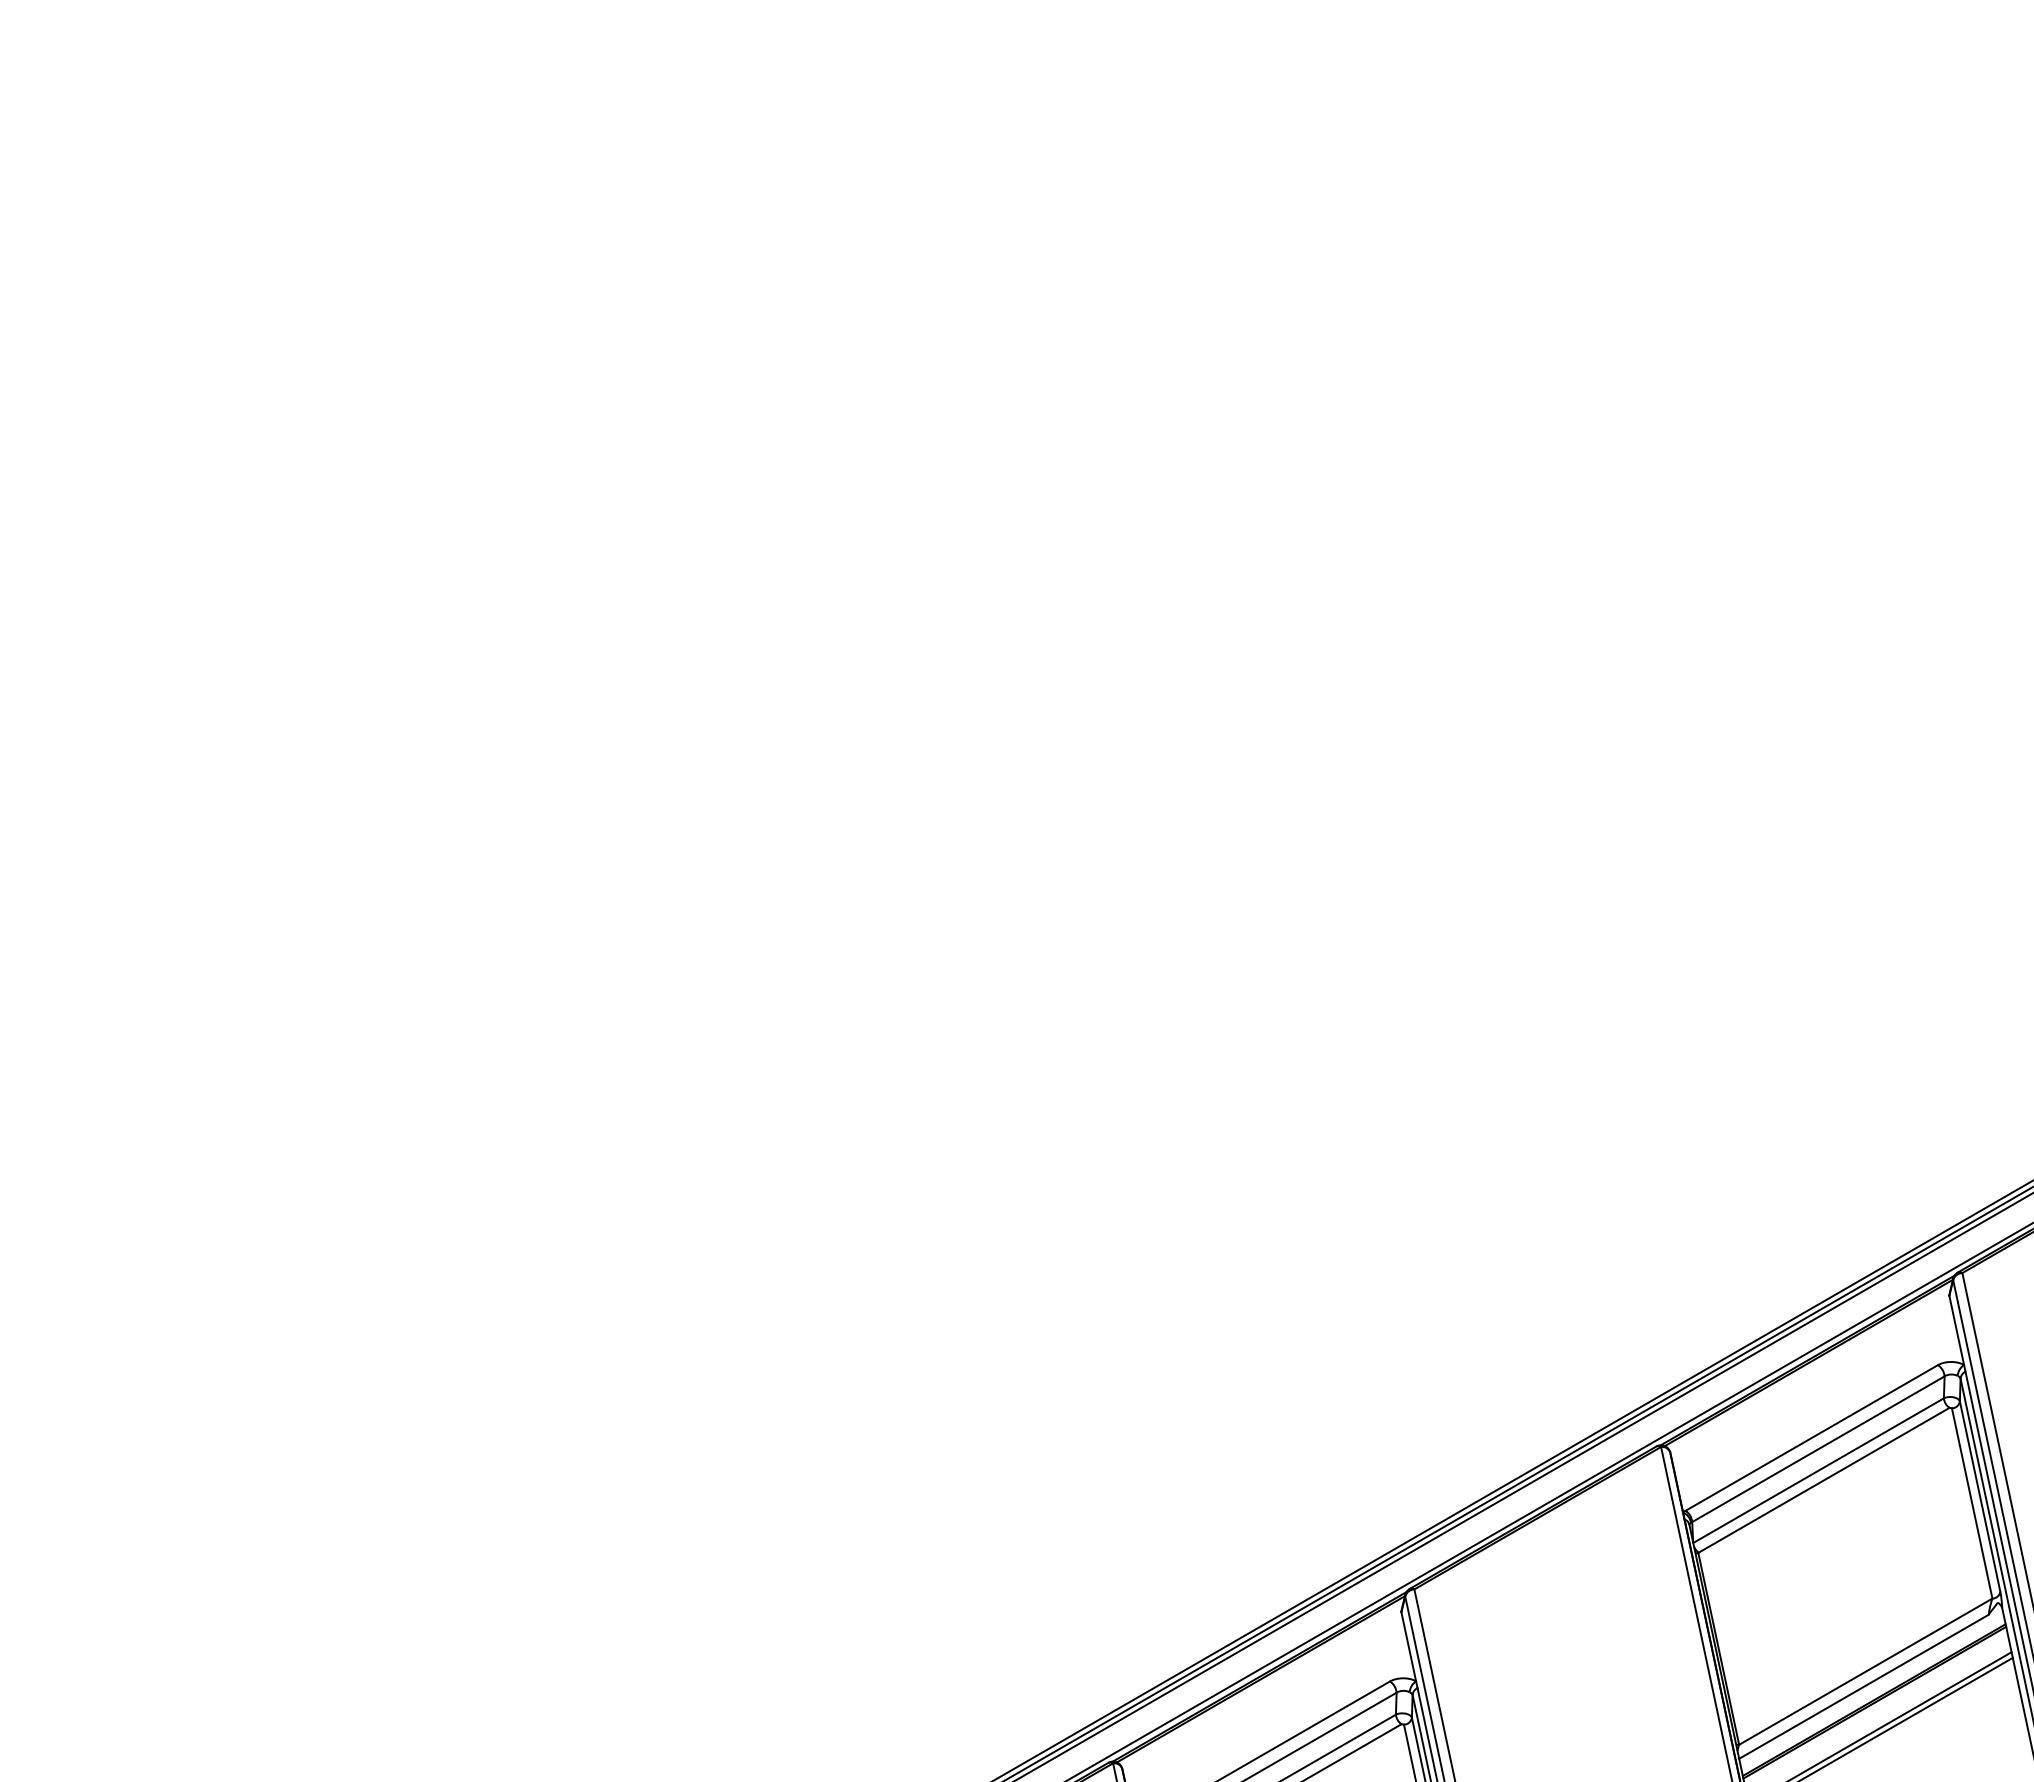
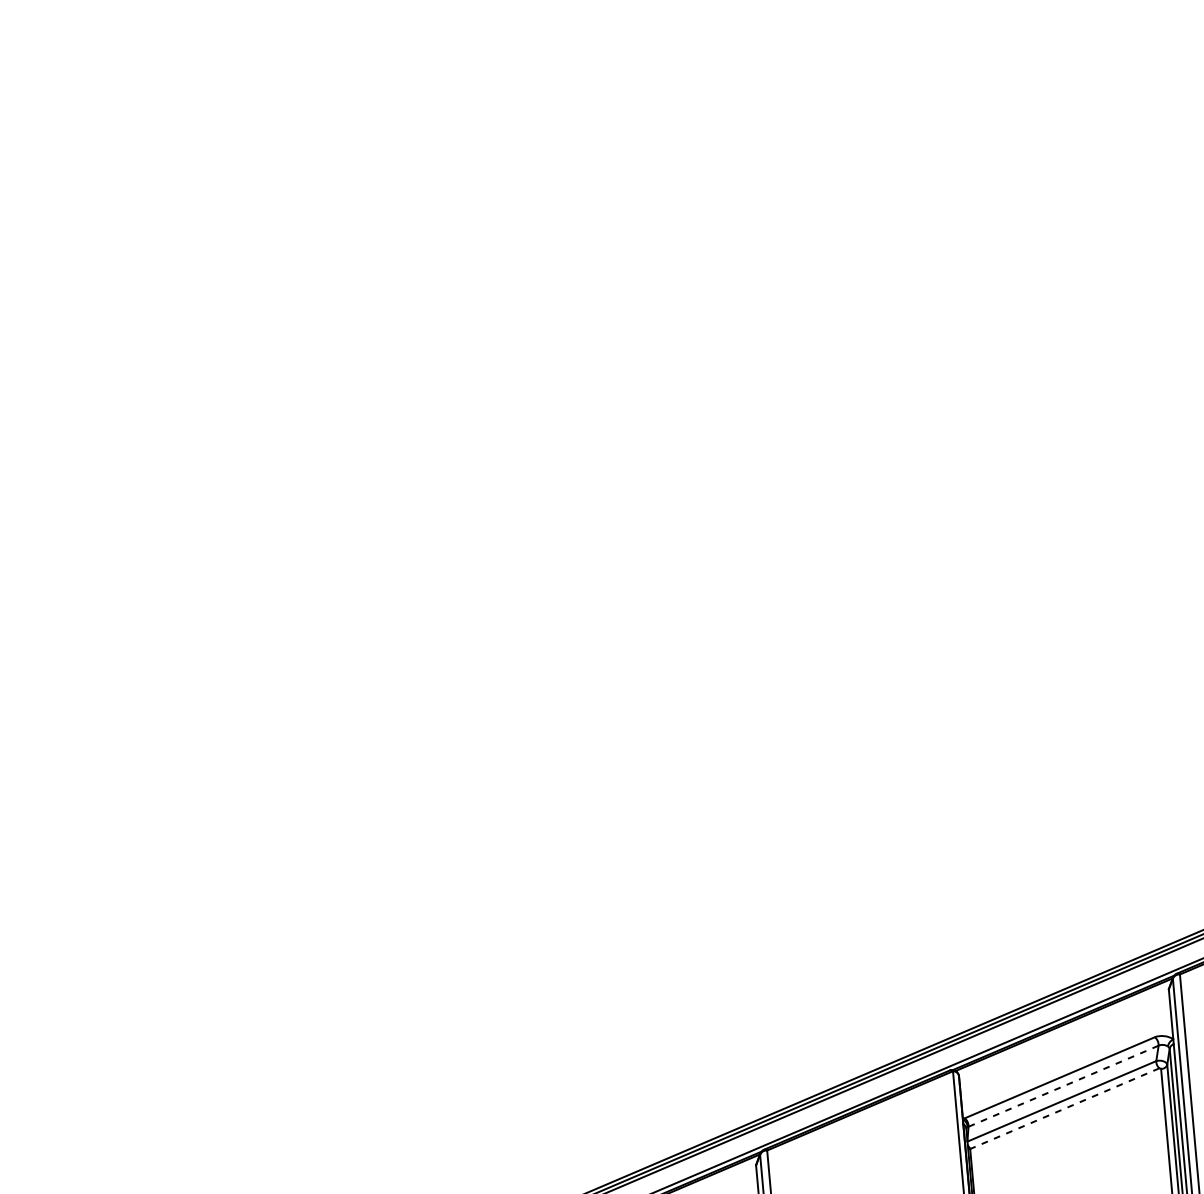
line: (1818, 1449) -> (1063, 1086), solid -> dashed
line: (1824, 1480) -> (1065, 1108), solid -> dashed

